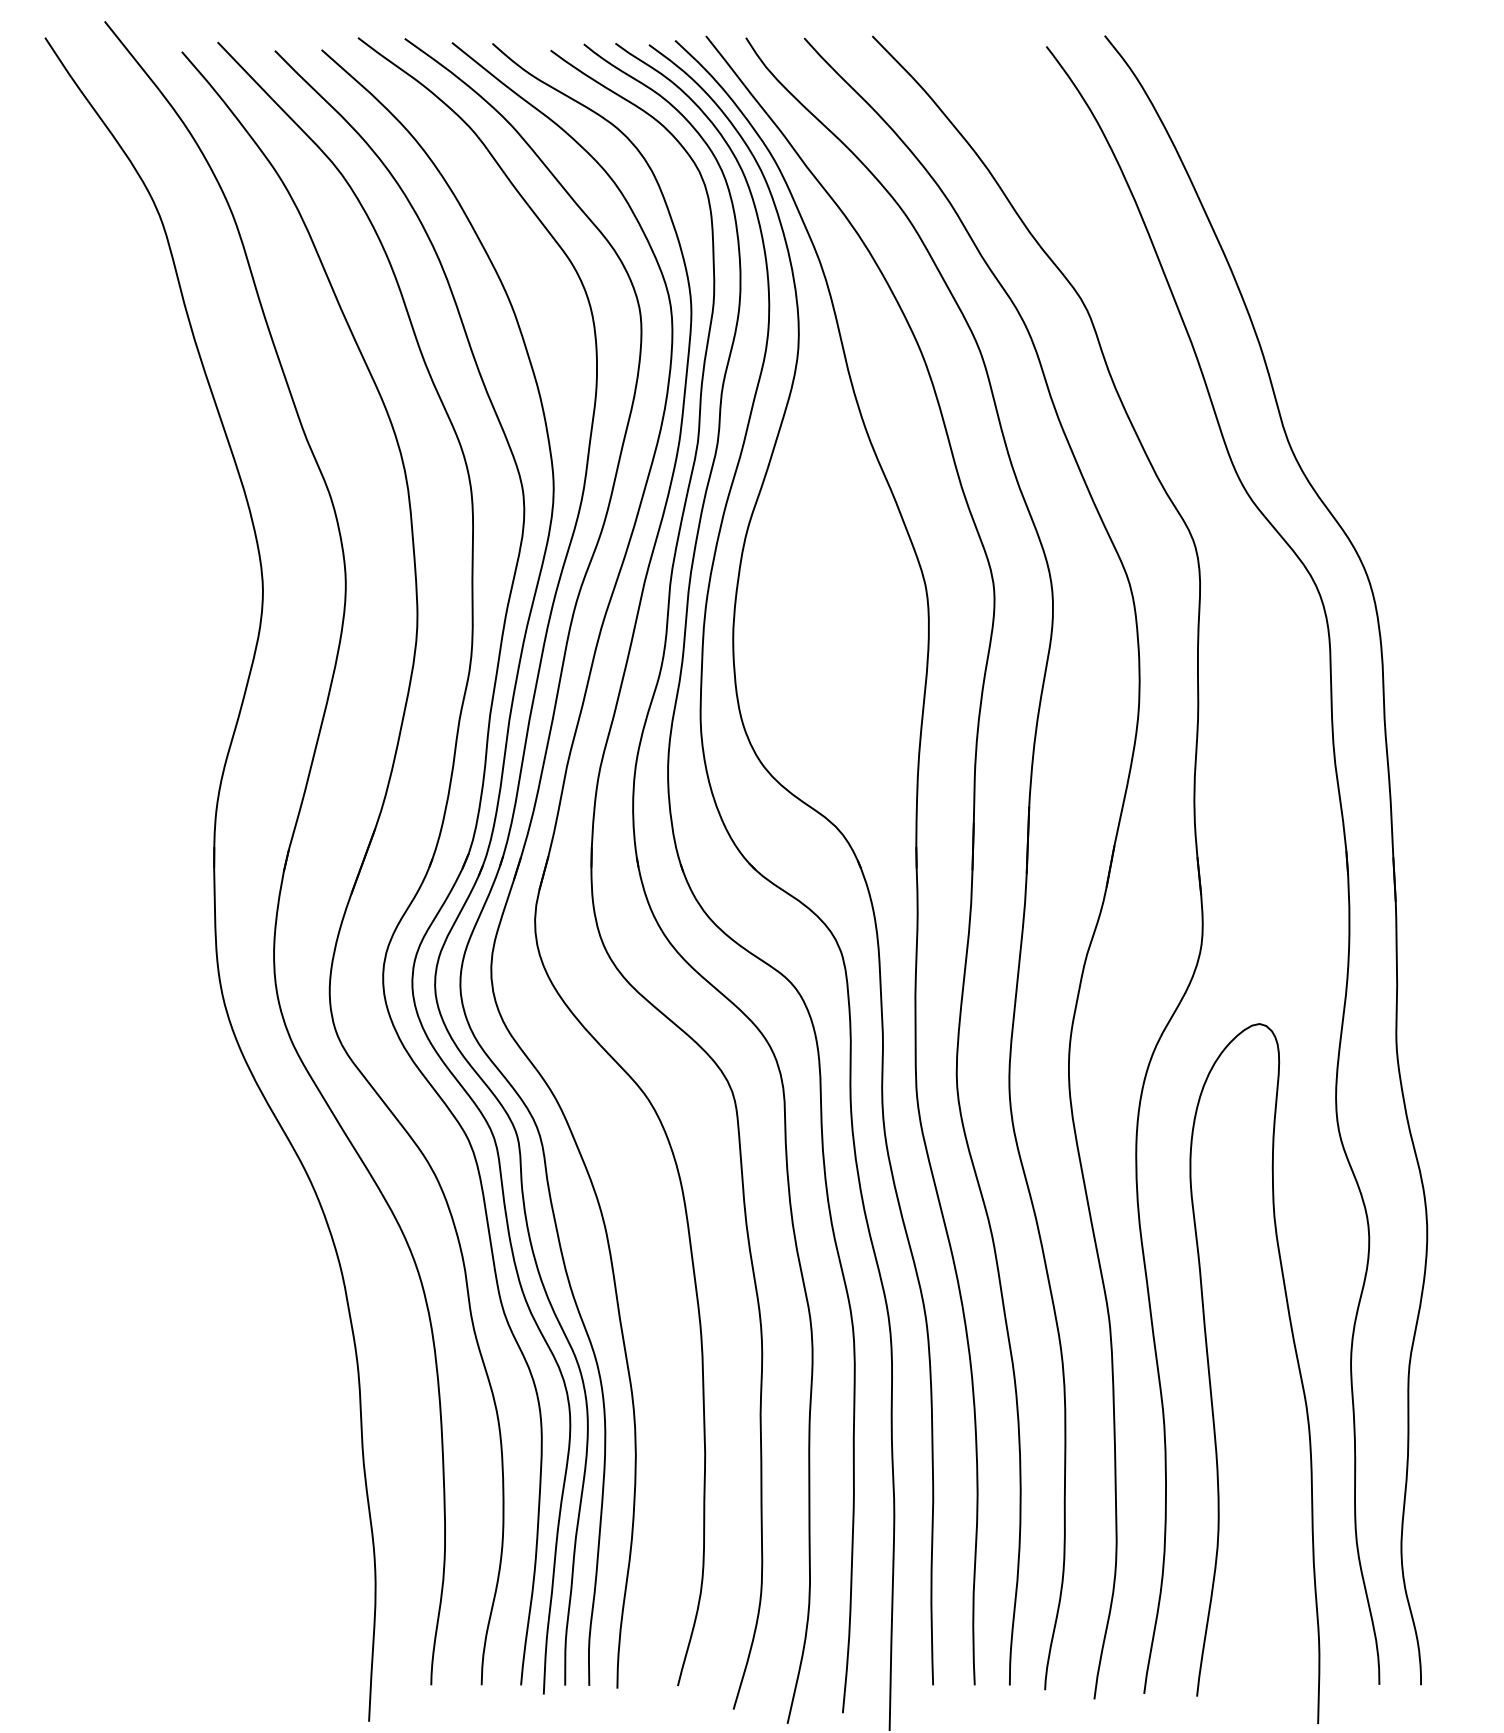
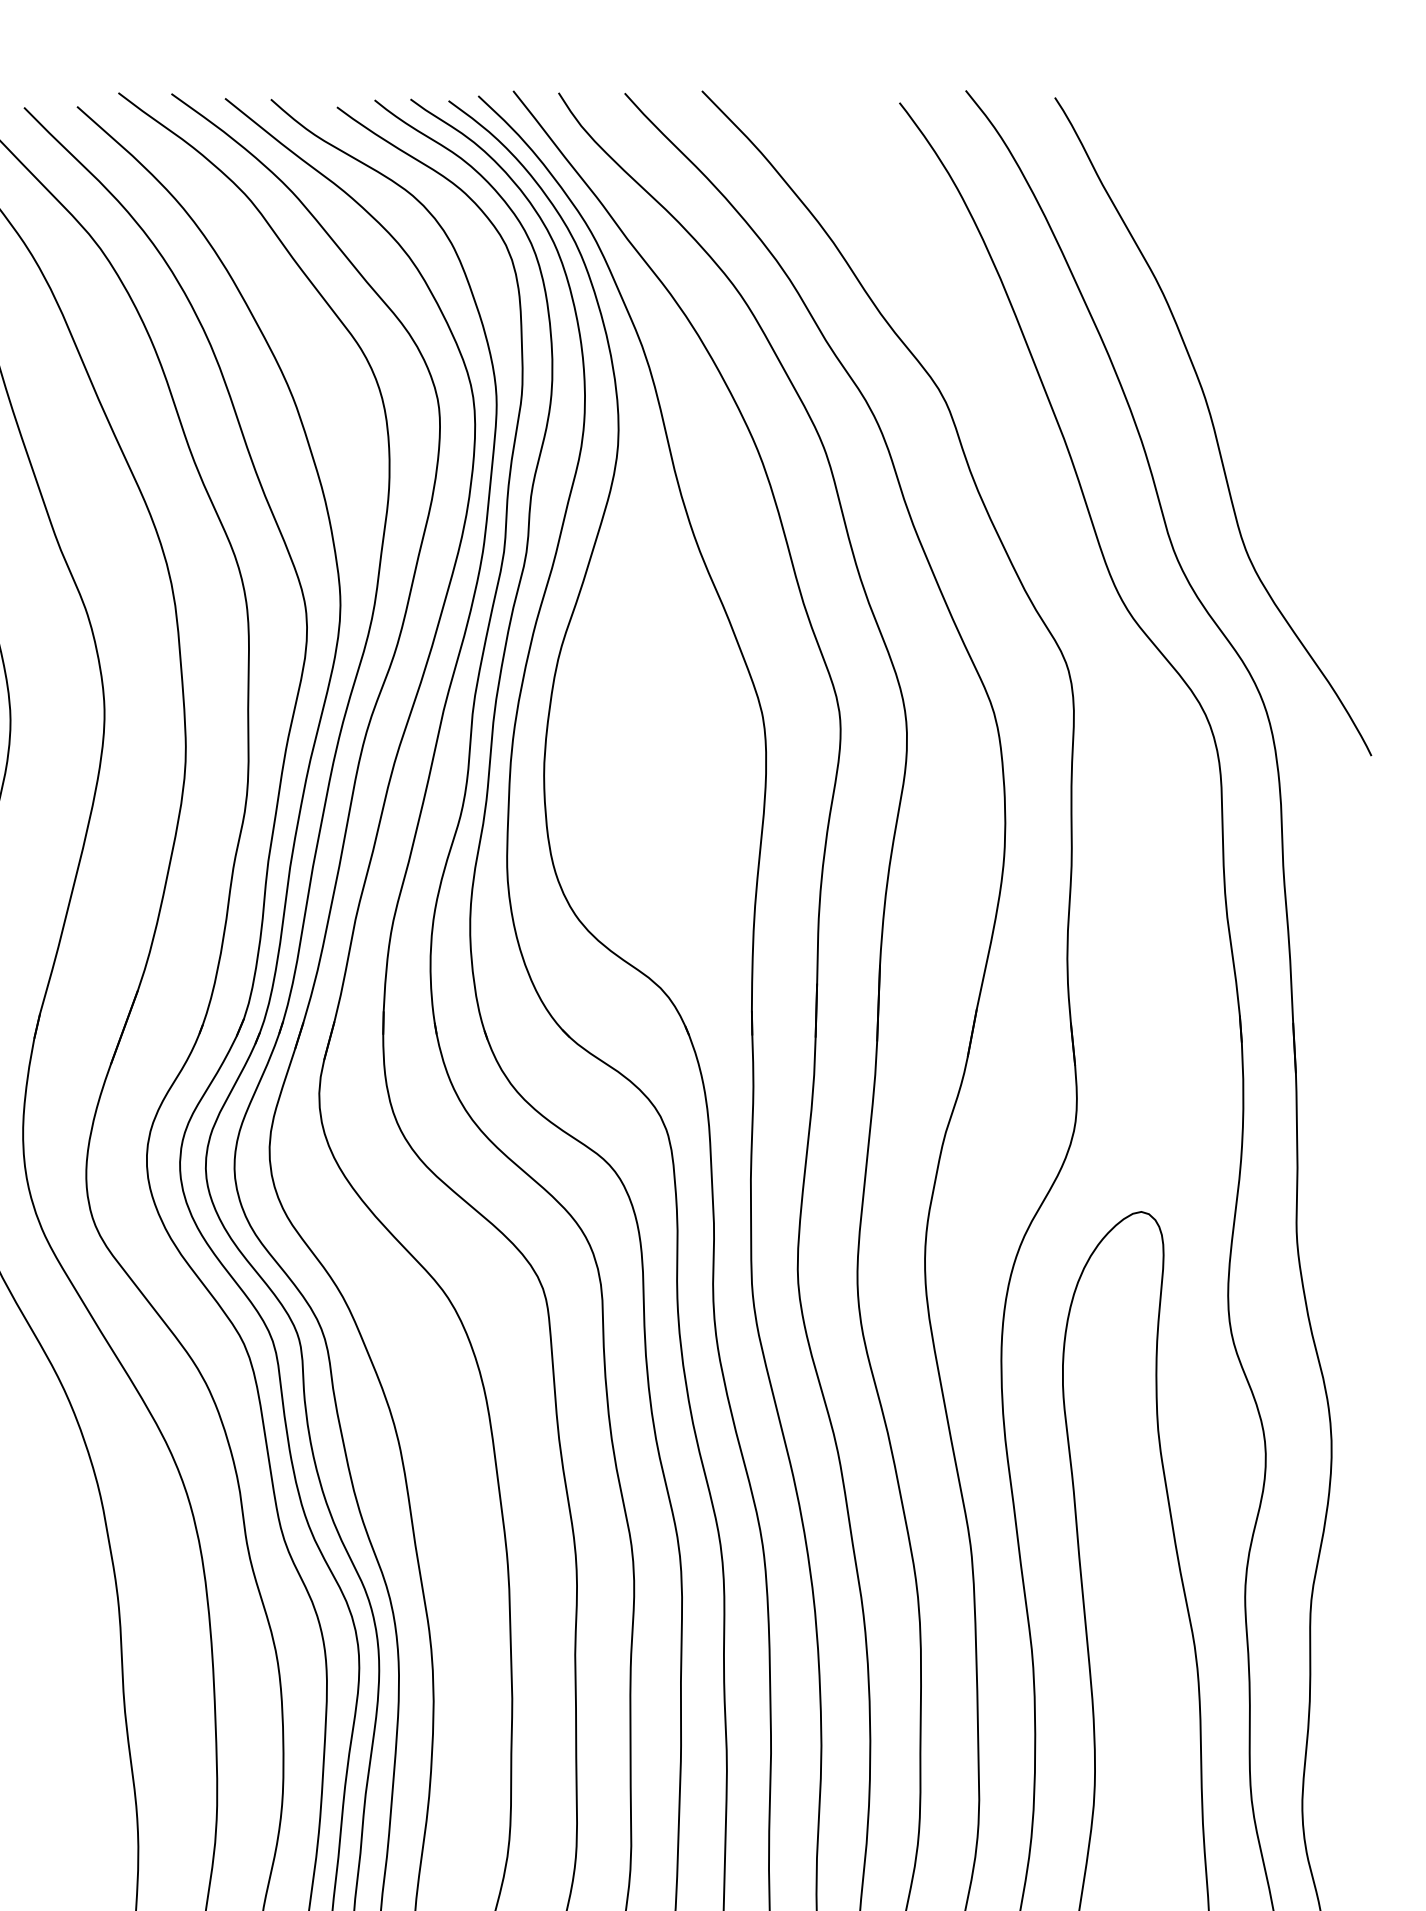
curve: (1322, 331) -> (1212, 426), added

